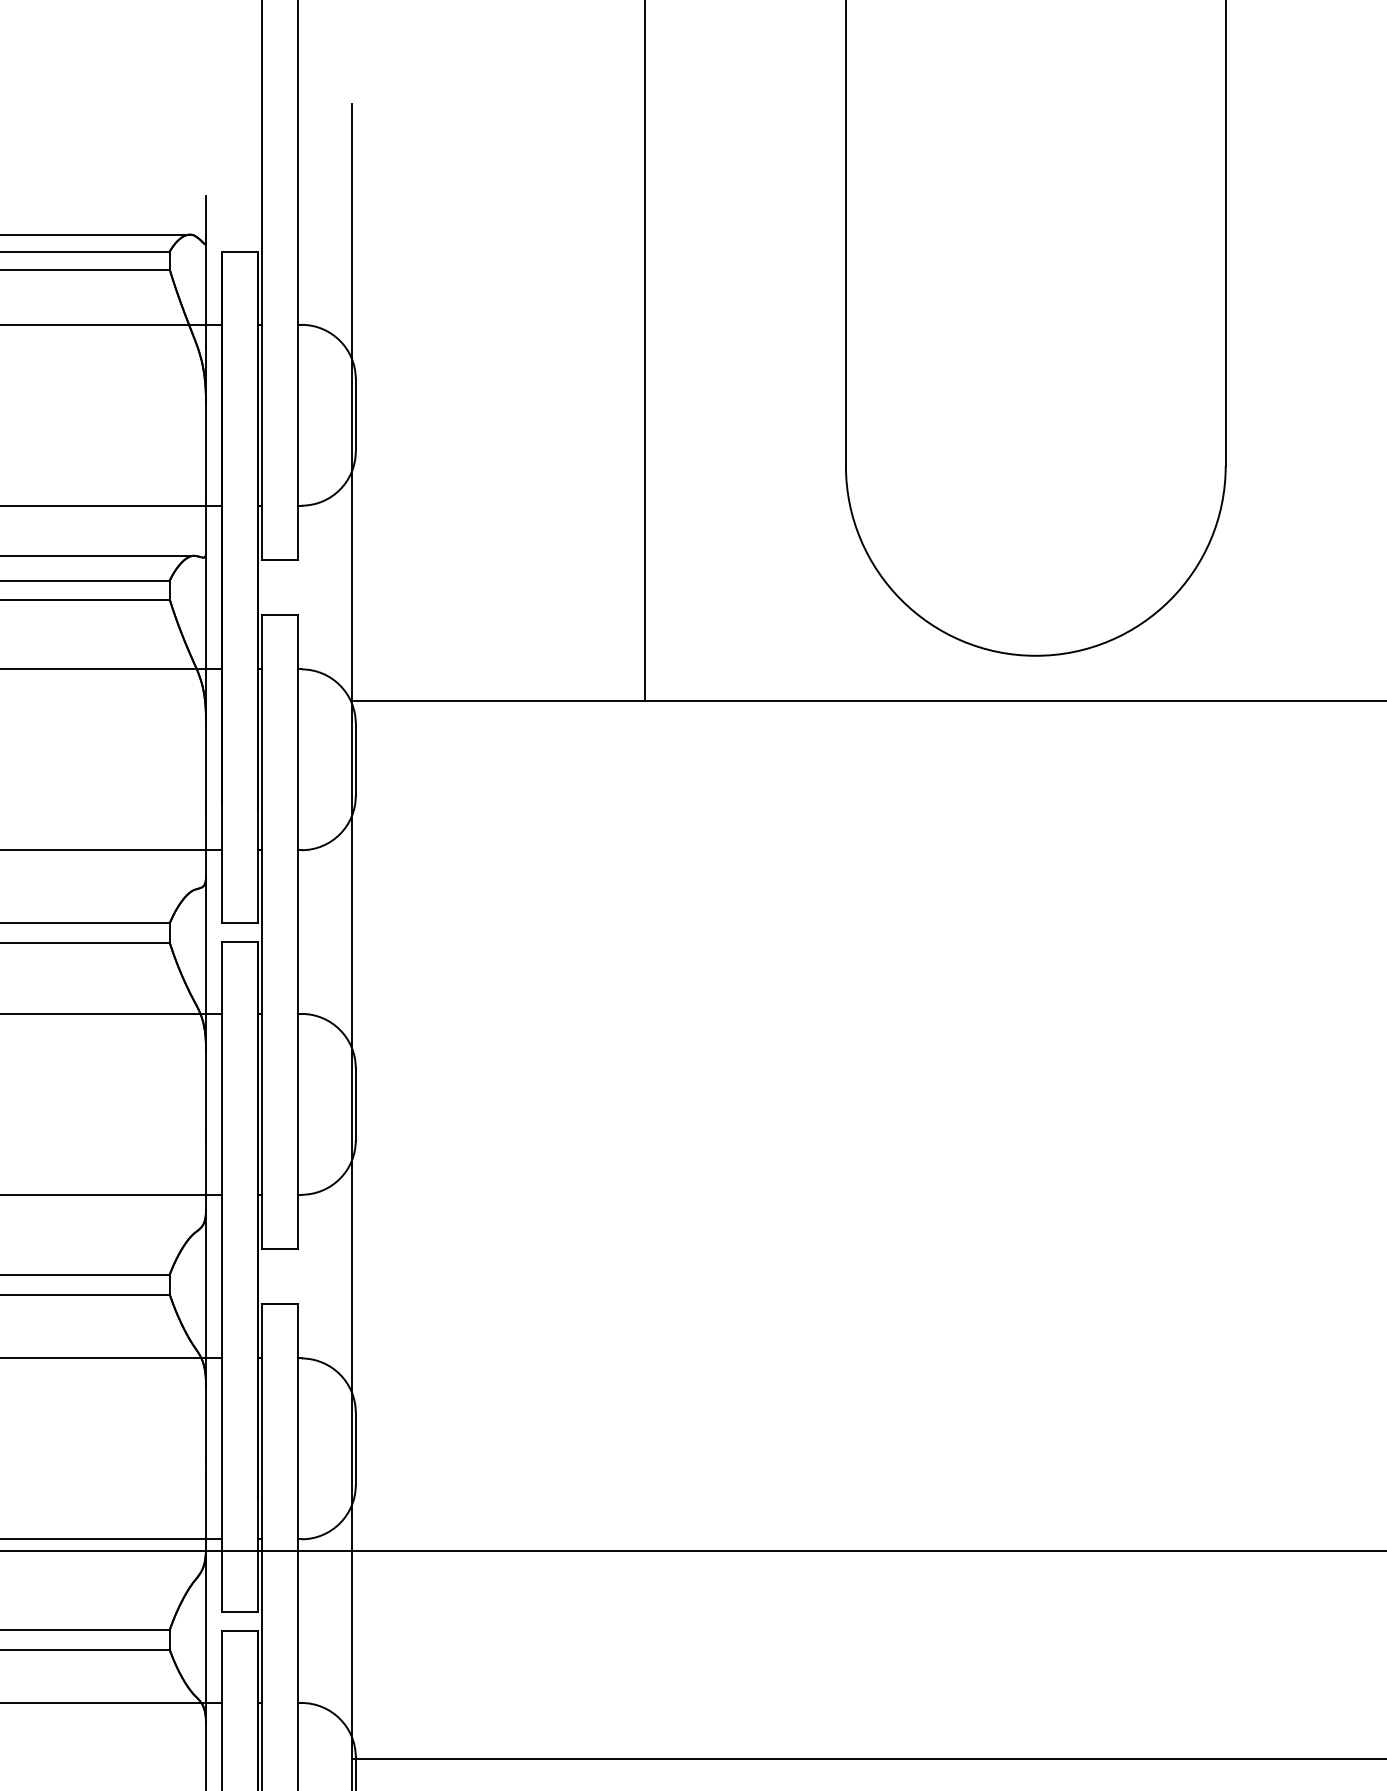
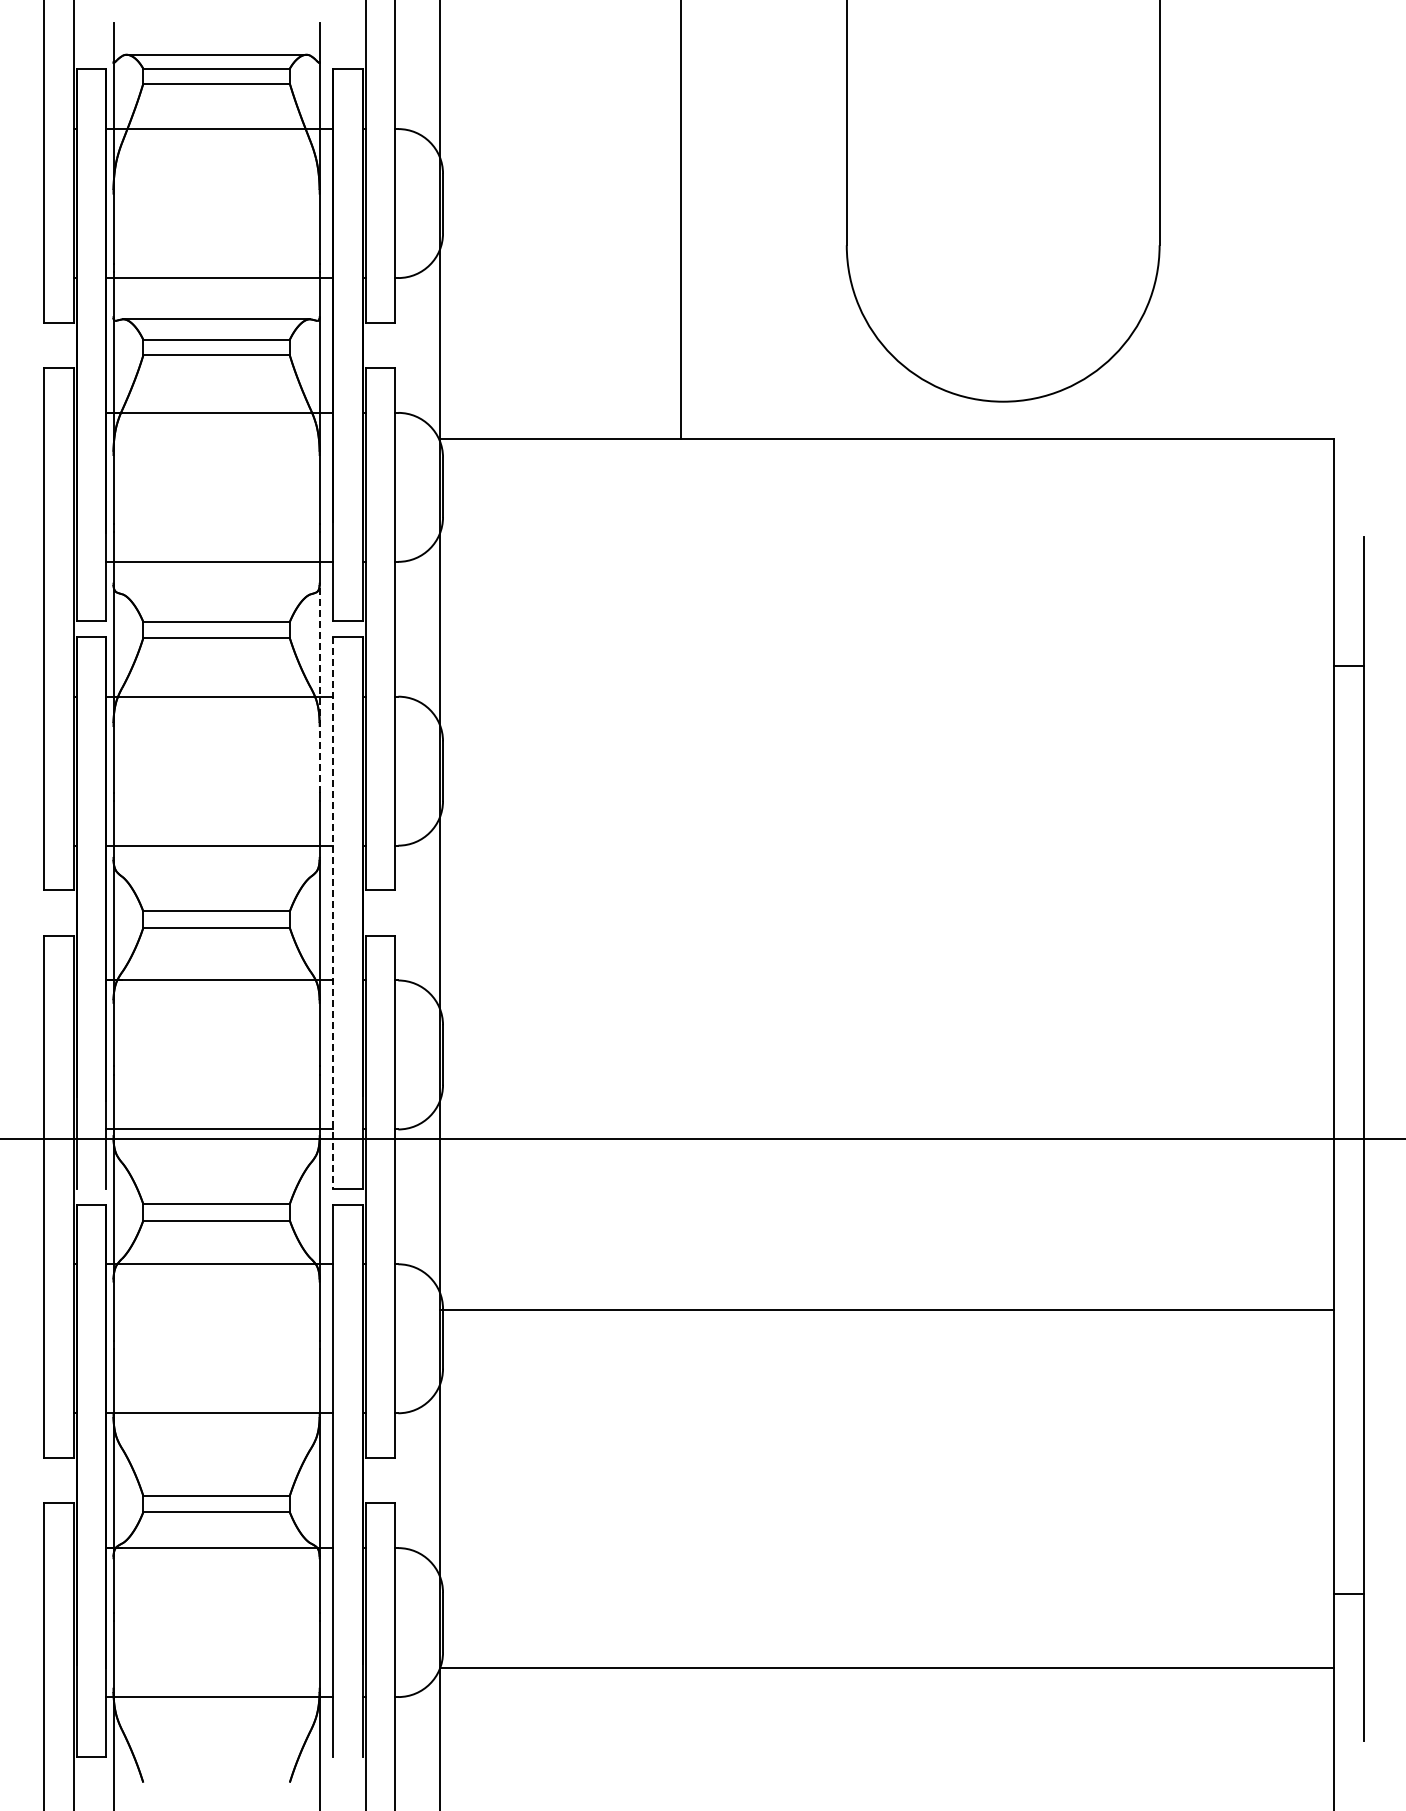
line: (205, 1003) -> (319, 688), solid -> dashed
line: (221, 1277) -> (332, 913), solid -> dashed

